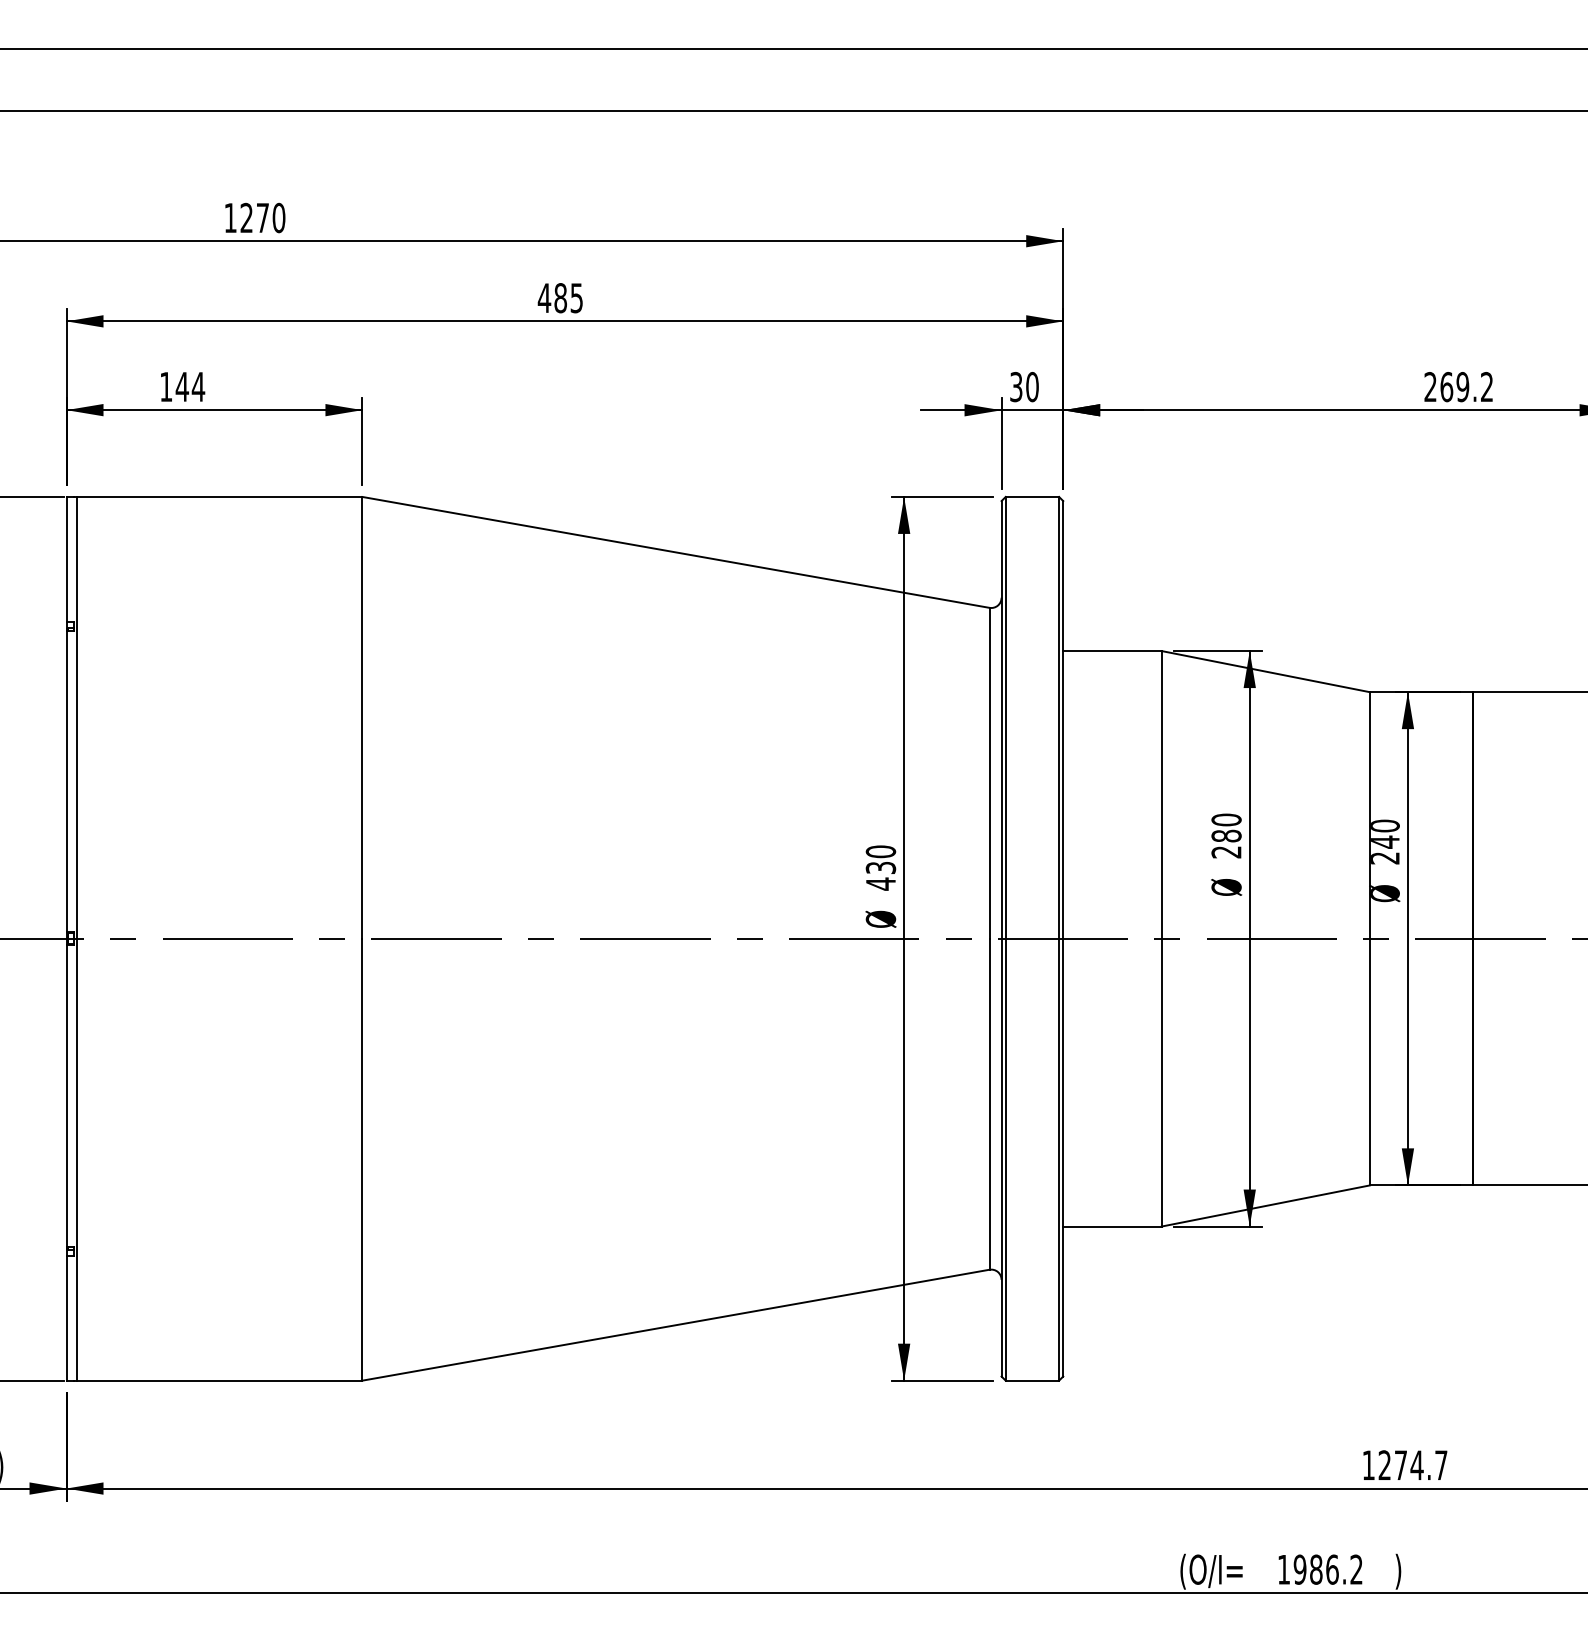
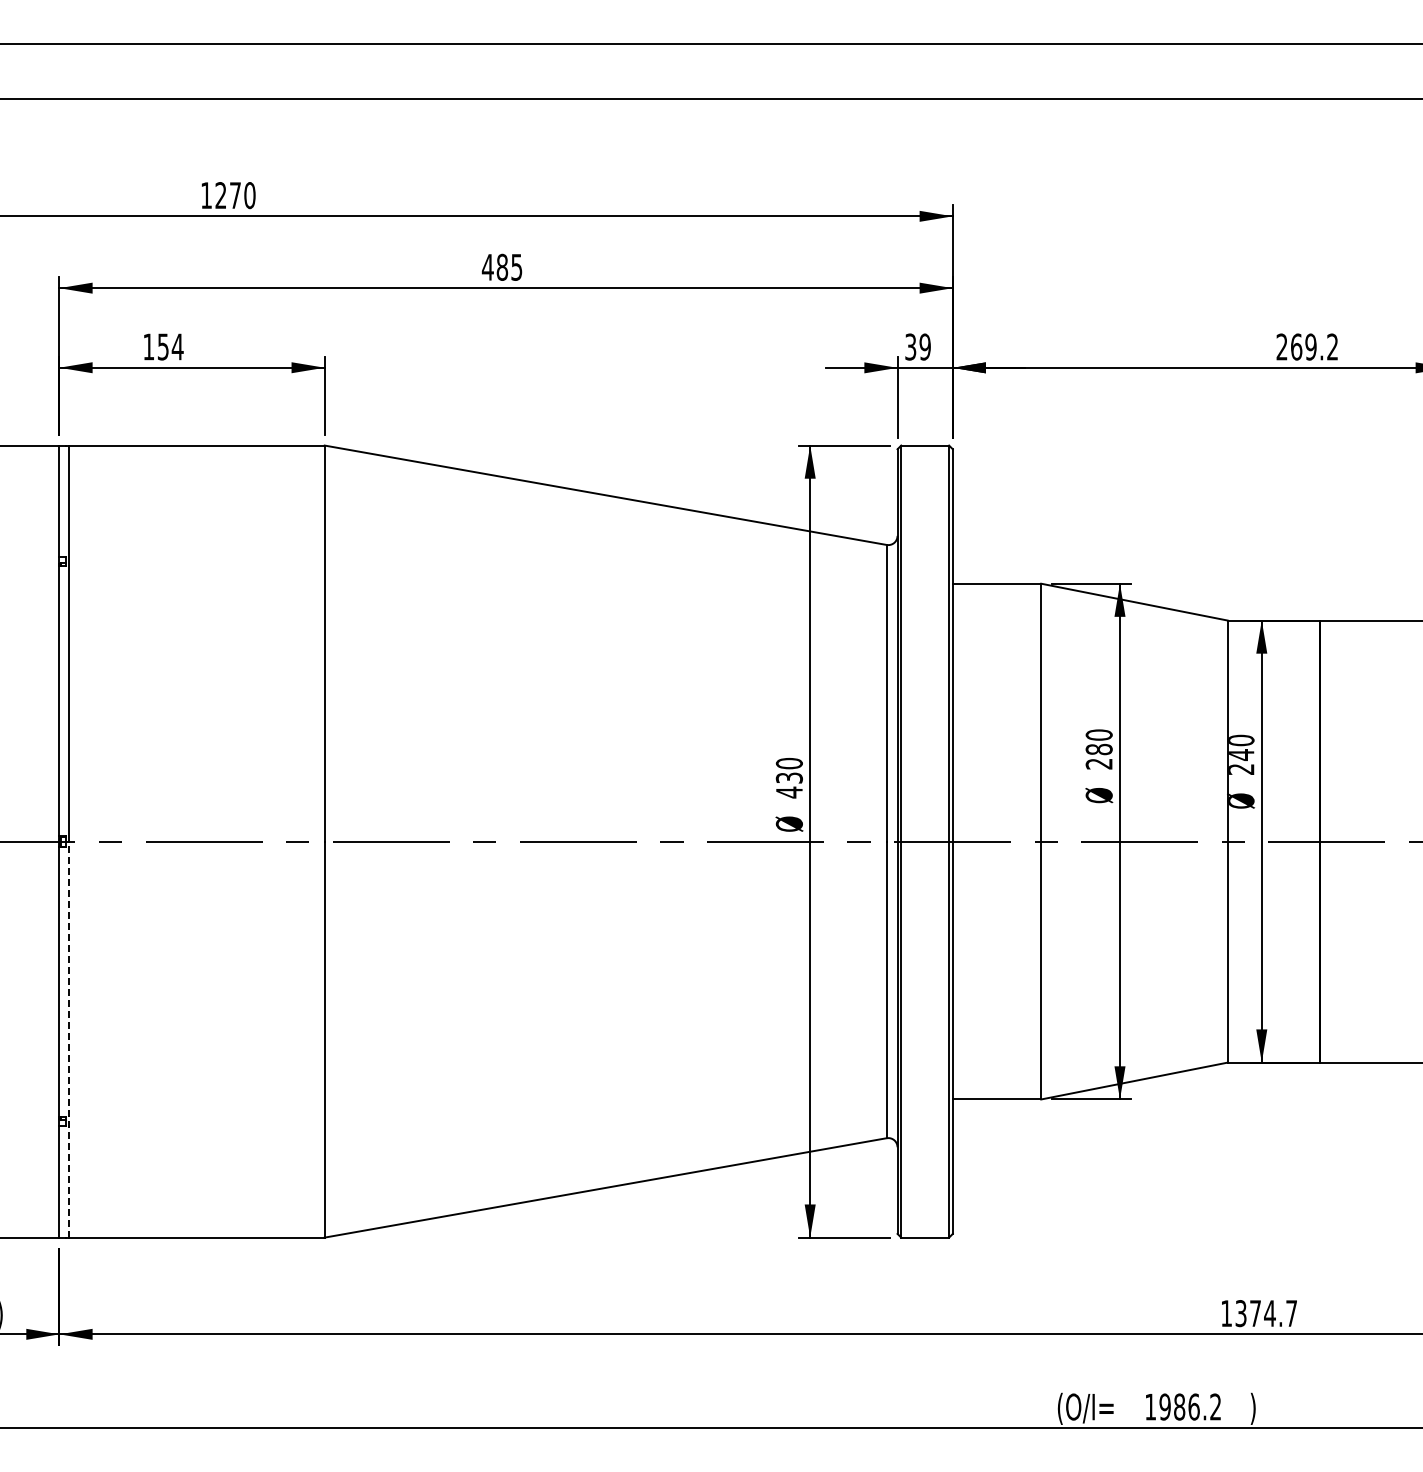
text: (182, 386) -> (163, 346), 144 -> 154
text: (1031, 386) -> (924, 346), 30 -> 39
line: (76, 1159) -> (68, 1039), solid -> dashed
text: (1384, 1465) -> (1240, 1313), 1274.7 -> 1374.7

